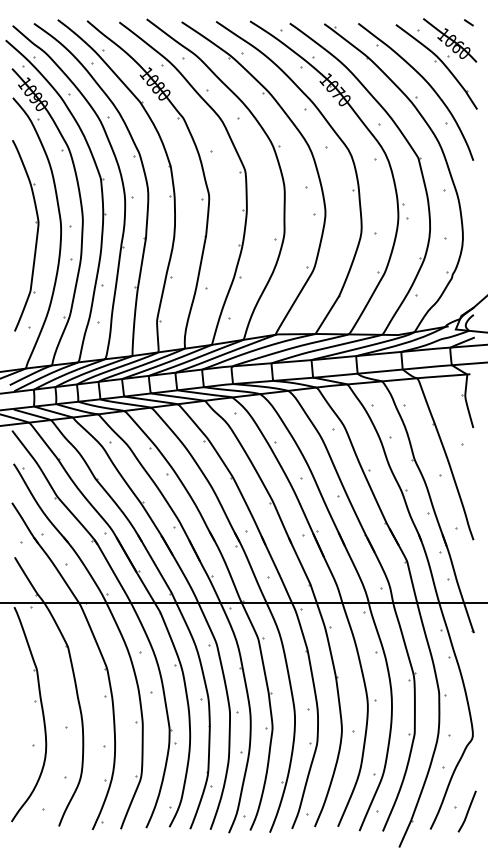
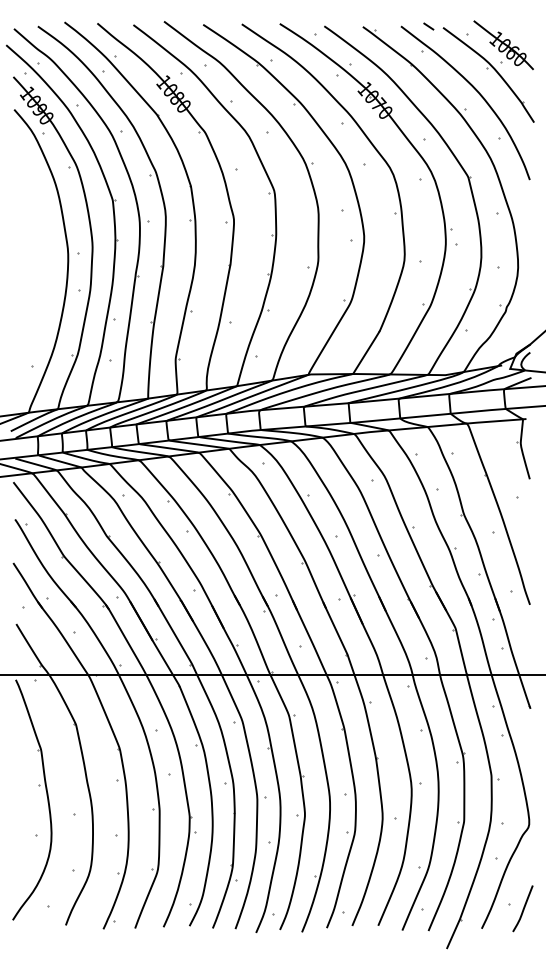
line: (468, 22) -> (428, 26), moved
part: (36, 235) -> (40, 263), removed

